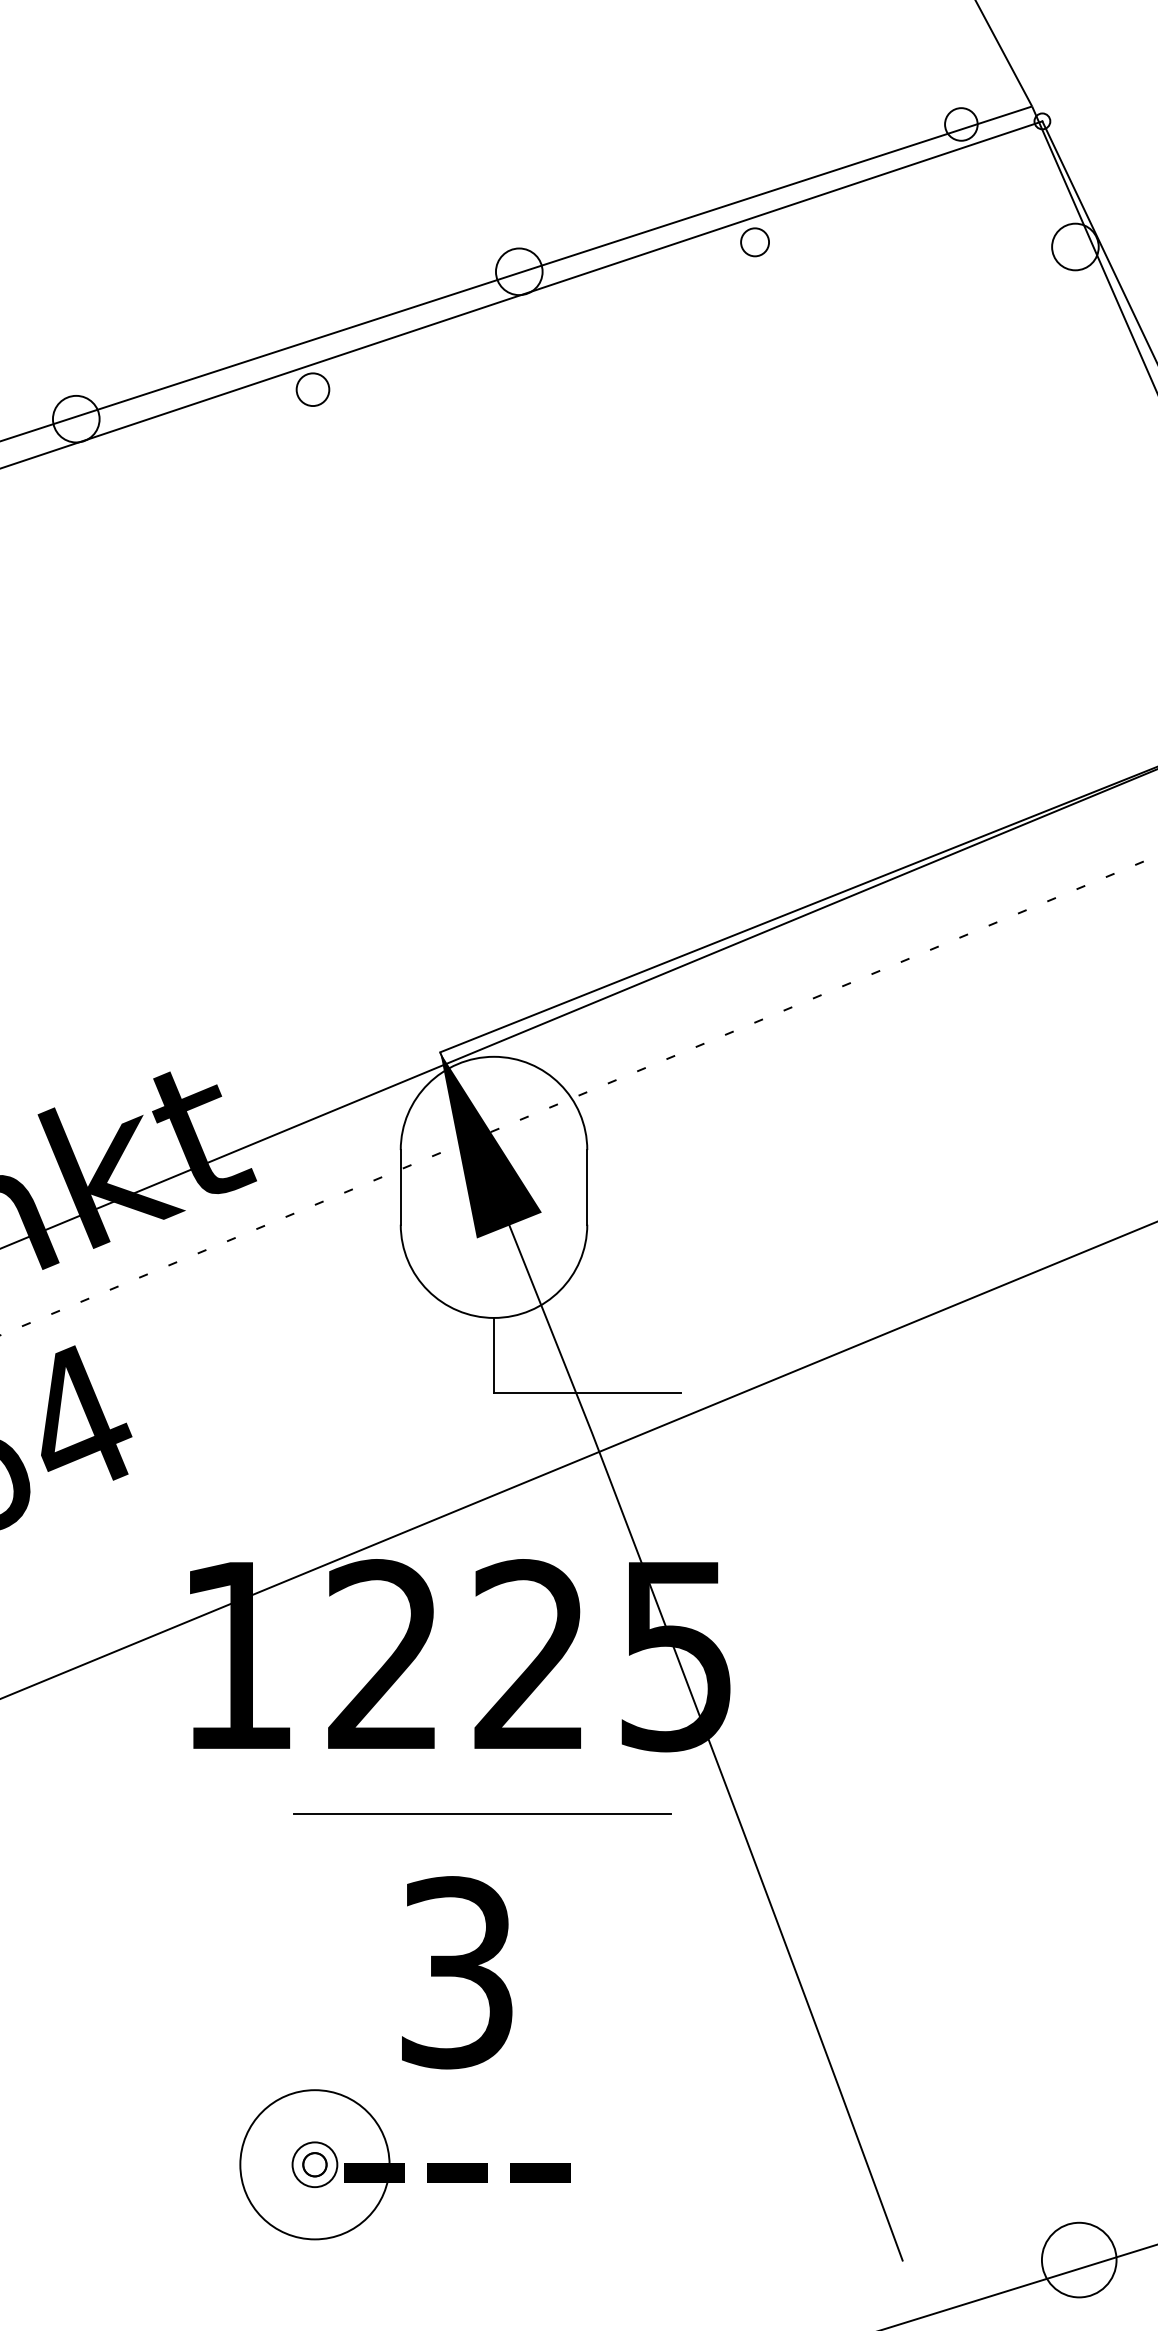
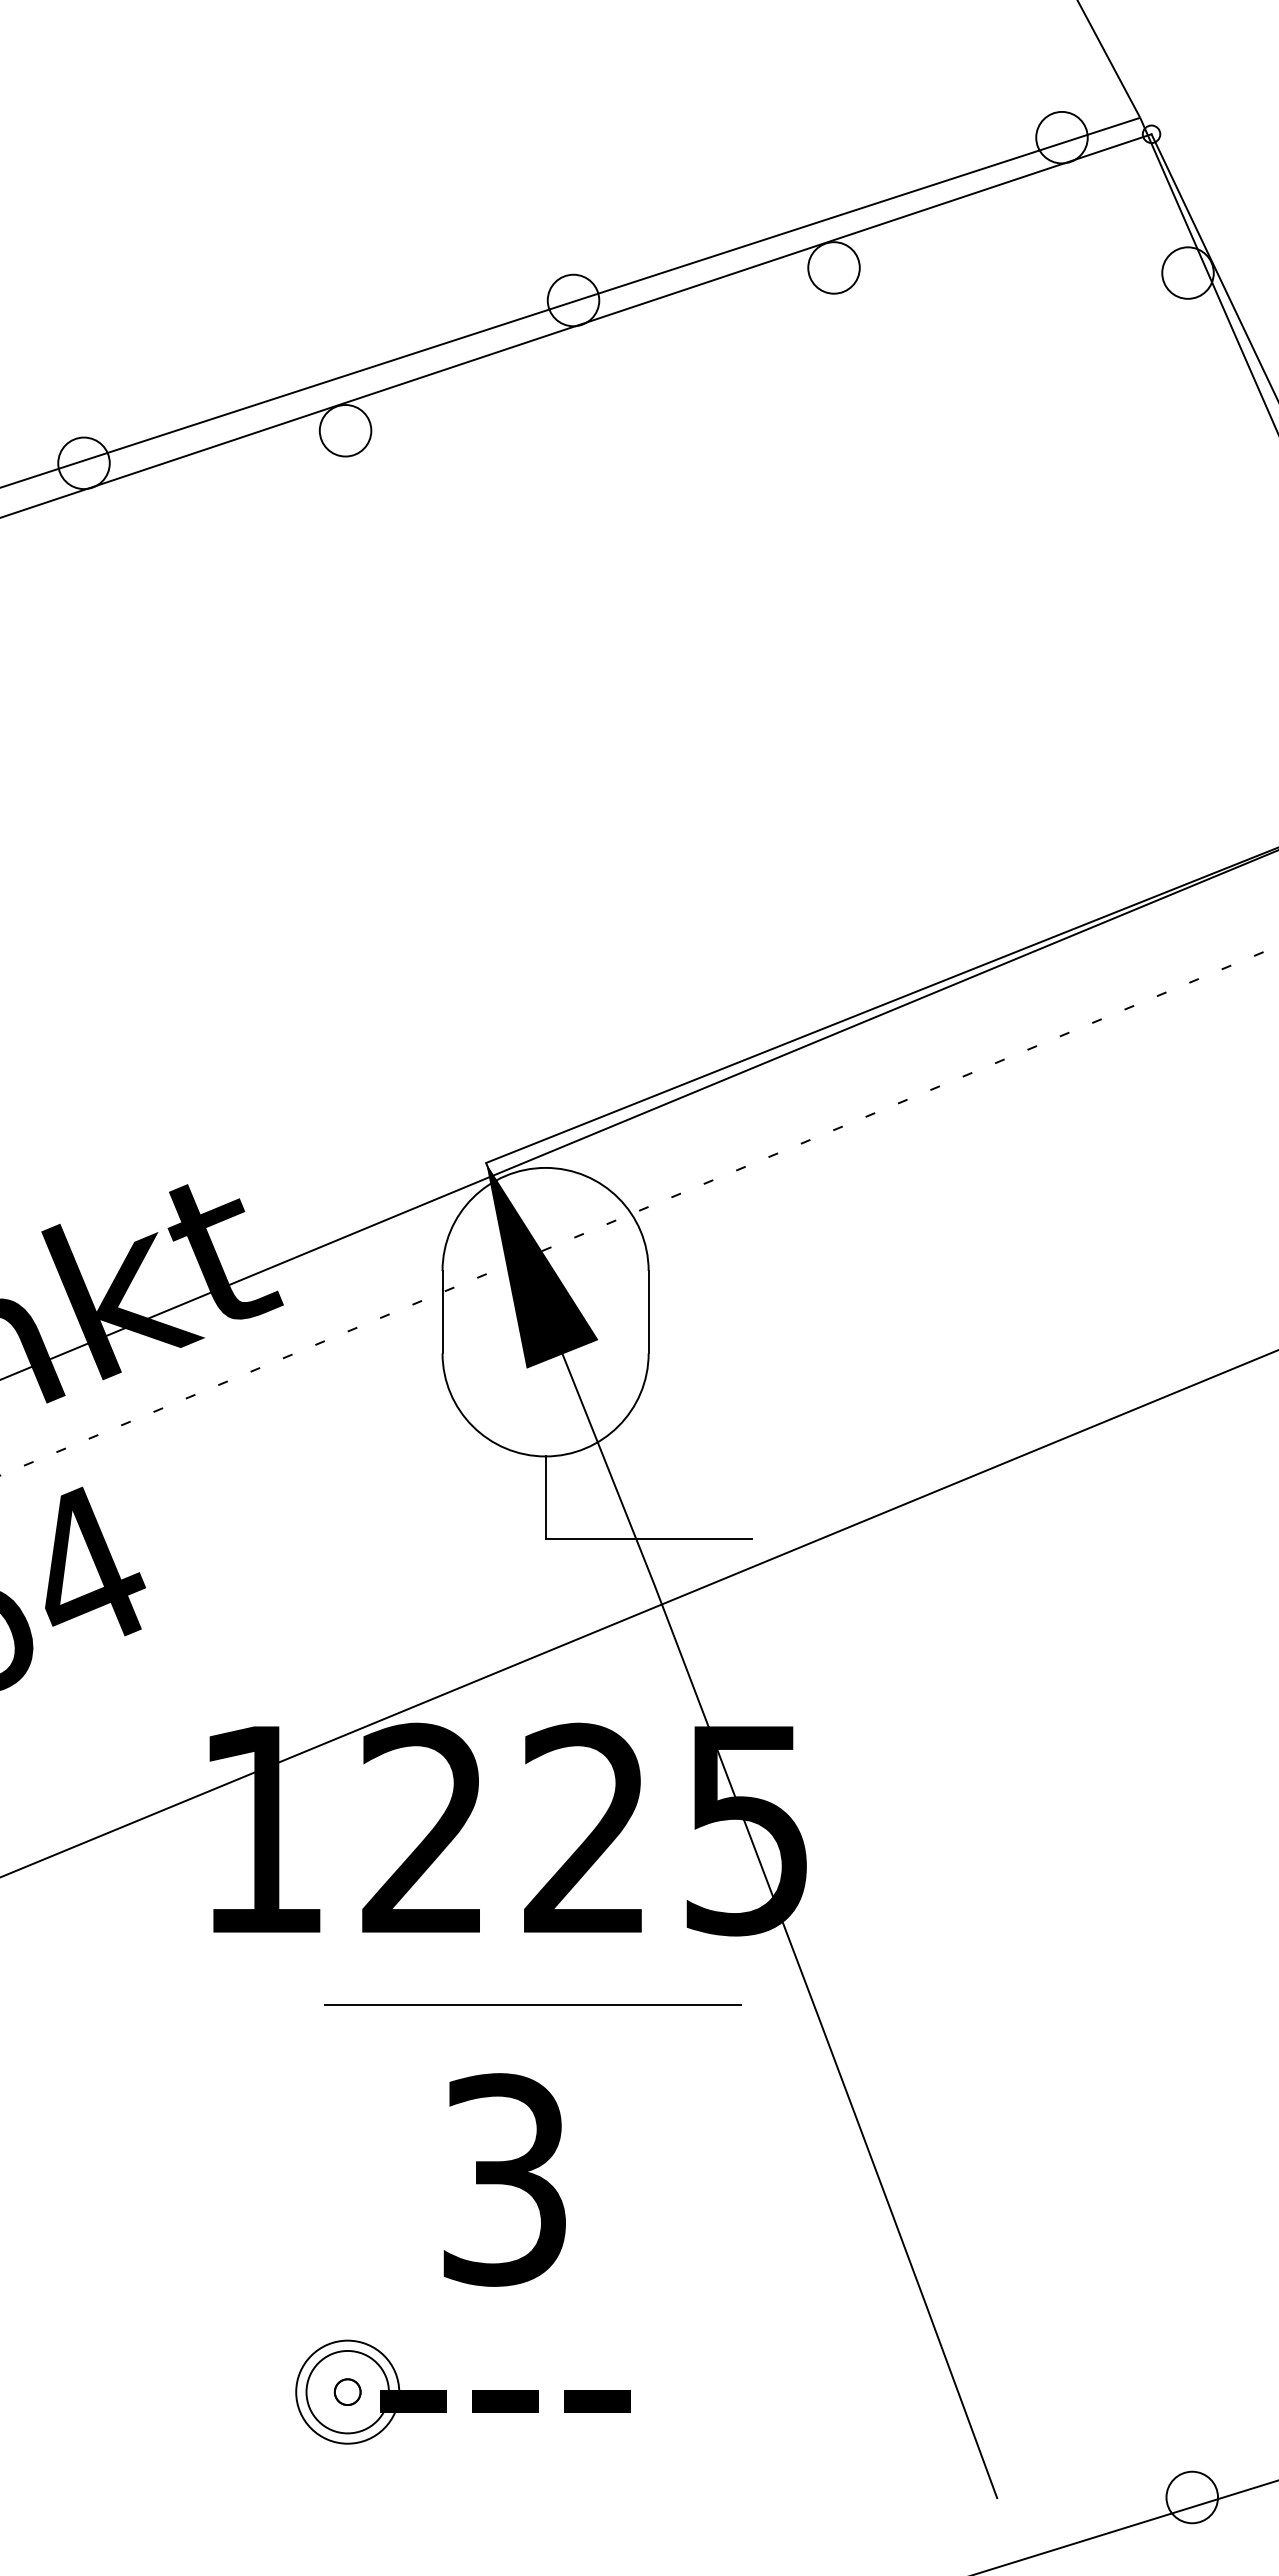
circle: (960, 124) -> (1061, 137), size x1.43
circle: (754, 241) -> (833, 267), size x1.67
circle: (312, 389) -> (345, 430), size x1.43
circle: (314, 2164) -> (347, 2391), size x0.62
circle: (314, 2164) -> (347, 2391), size x1.67
circle: (1079, 2260) -> (1192, 2497), size x0.62

